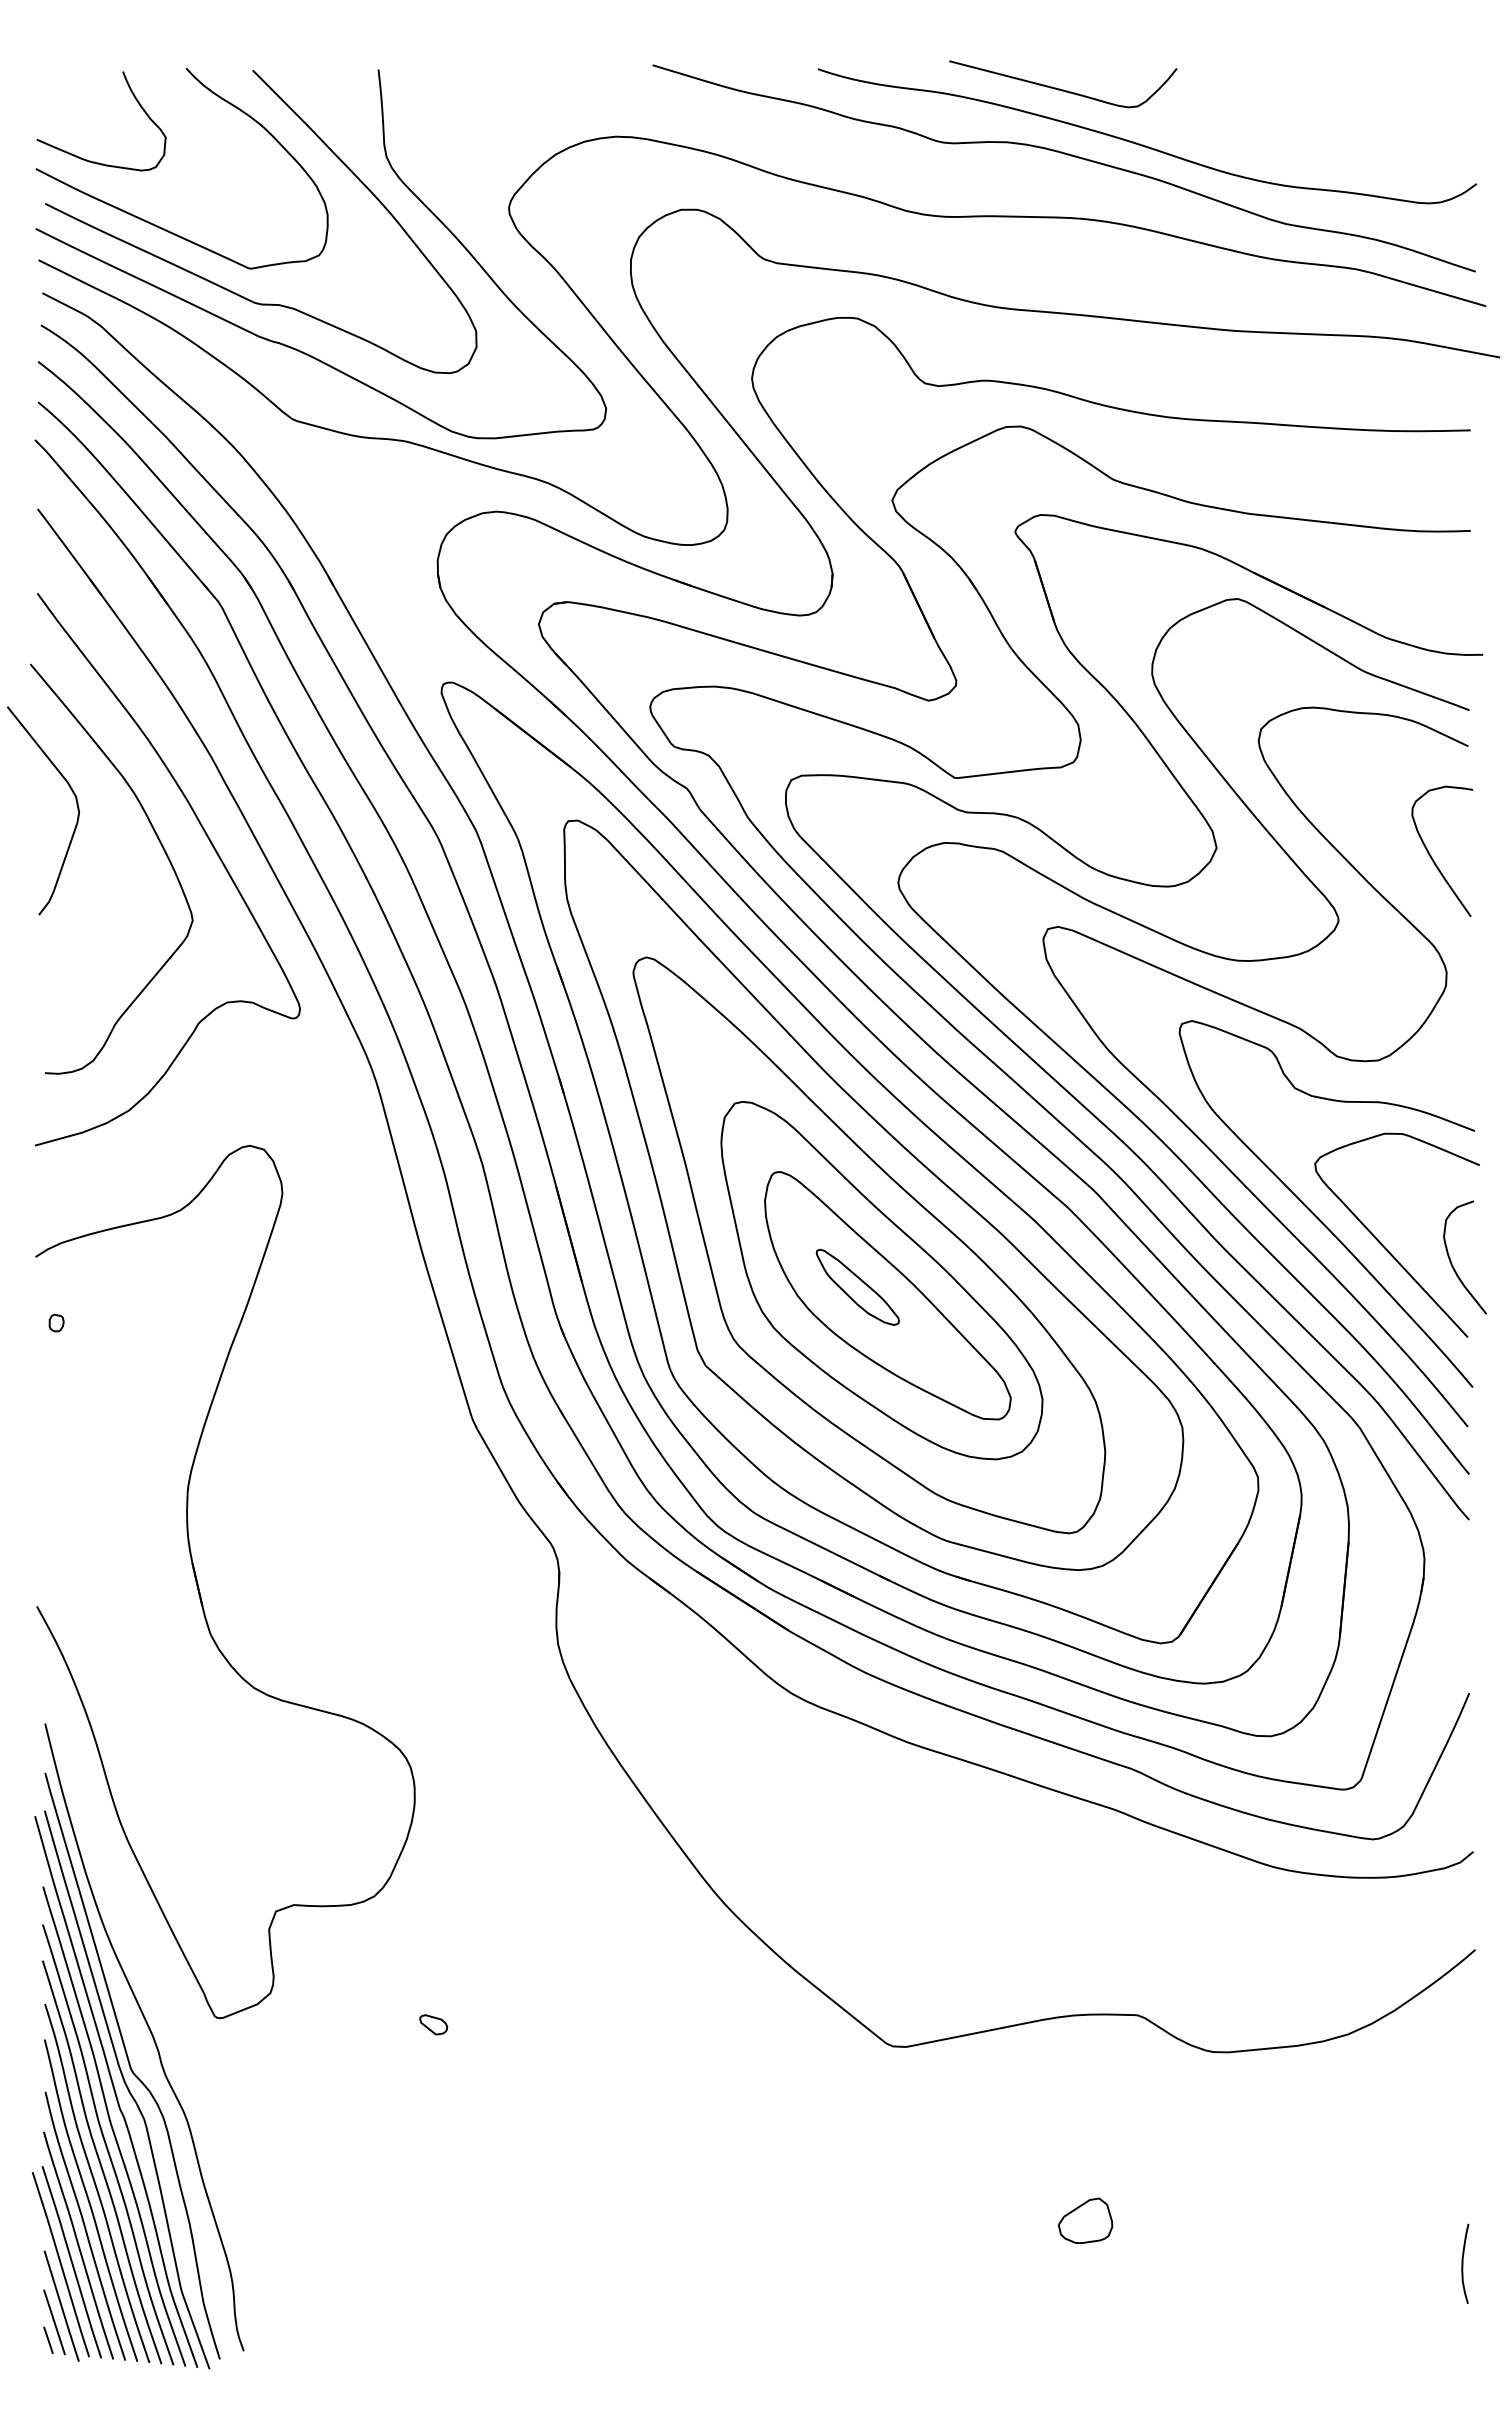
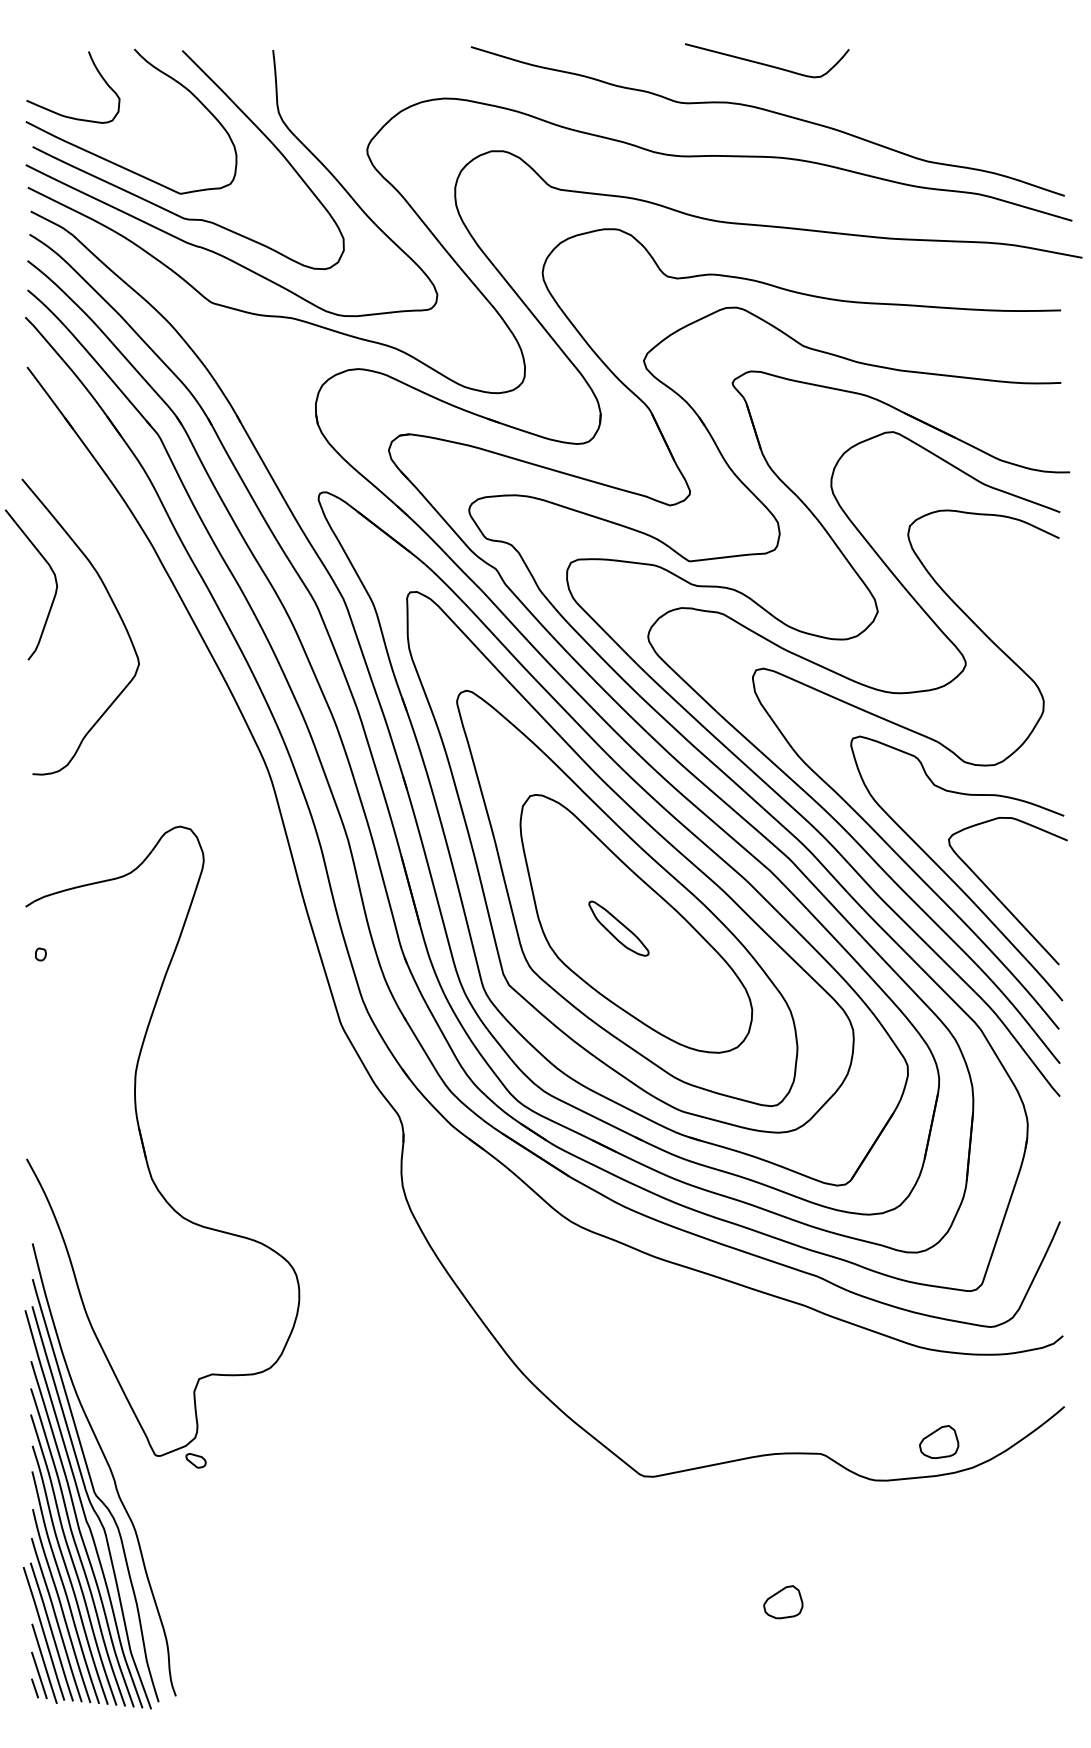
curve: (1143, 144) -> (825, 104), removed
curve: (212, 847) -> (153, 611), removed
curve: (1431, 855) -> (1032, 617), removed
curve: (1451, 1260) -> (1047, 909), removed
part: (887, 1295) -> (640, 934), removed
part: (1301, 1998) -> (939, 1441), added
part: (433, 2024) -> (195, 1460), moved
curve: (1463, 2263) -> (1055, 1633), removed

